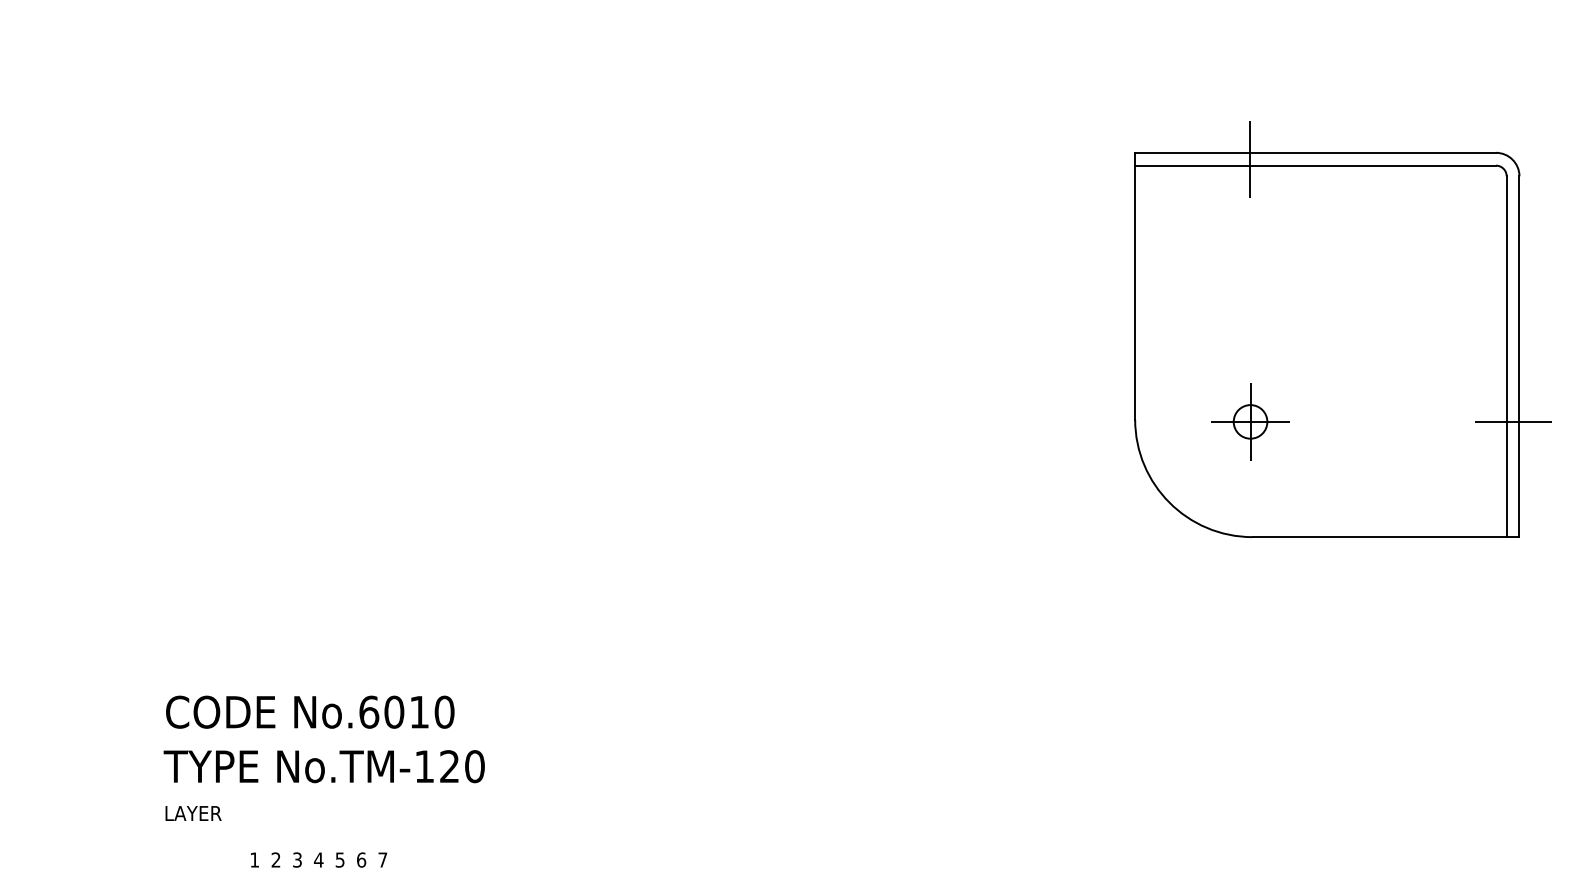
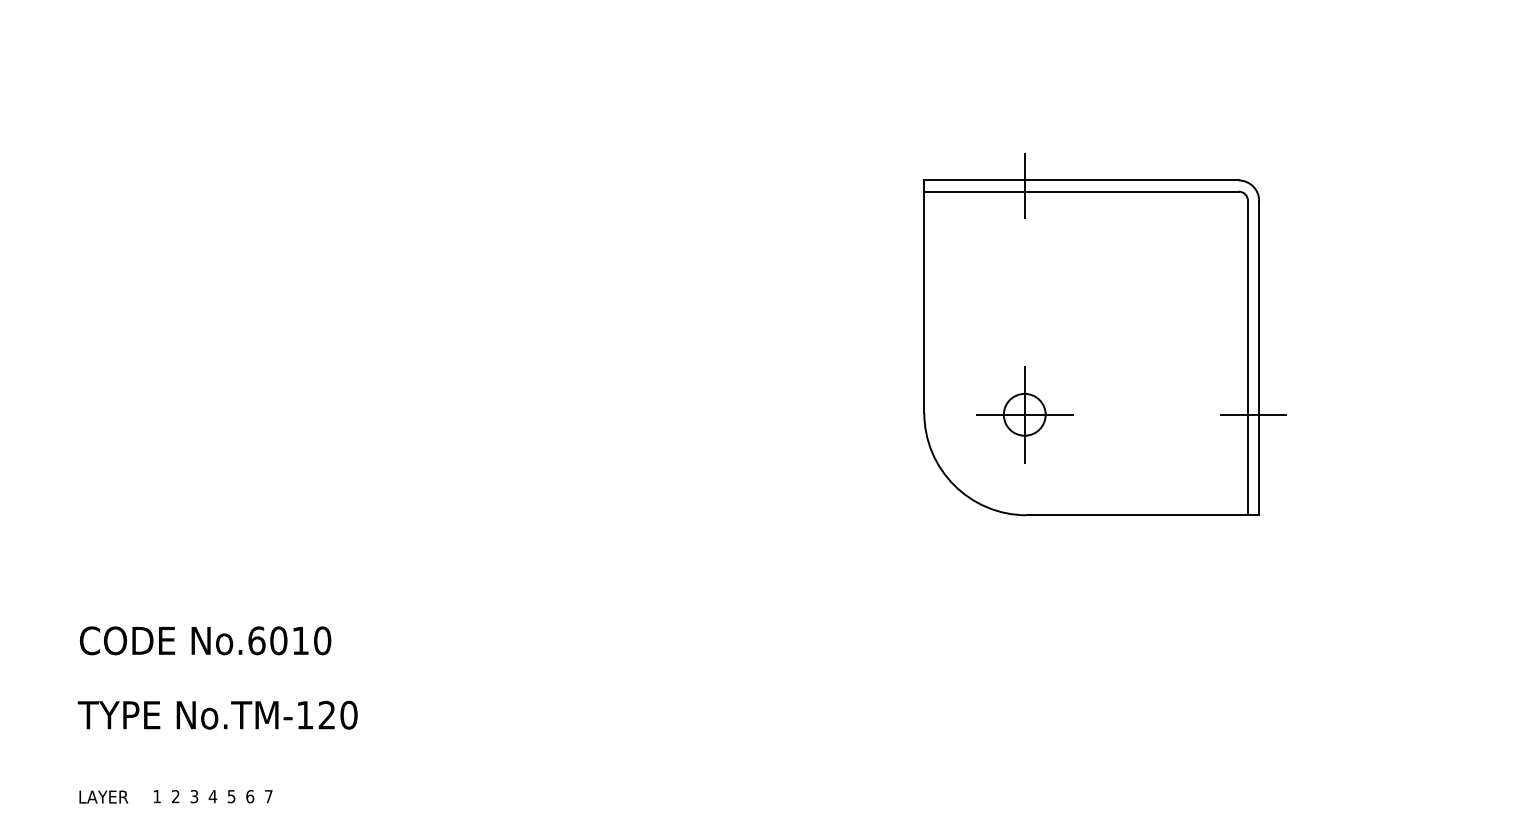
part: (1250, 421) -> (1024, 414), size x1.43
text: (310, 711) -> (205, 640), moved
text: (193, 812) -> (103, 796), moved

